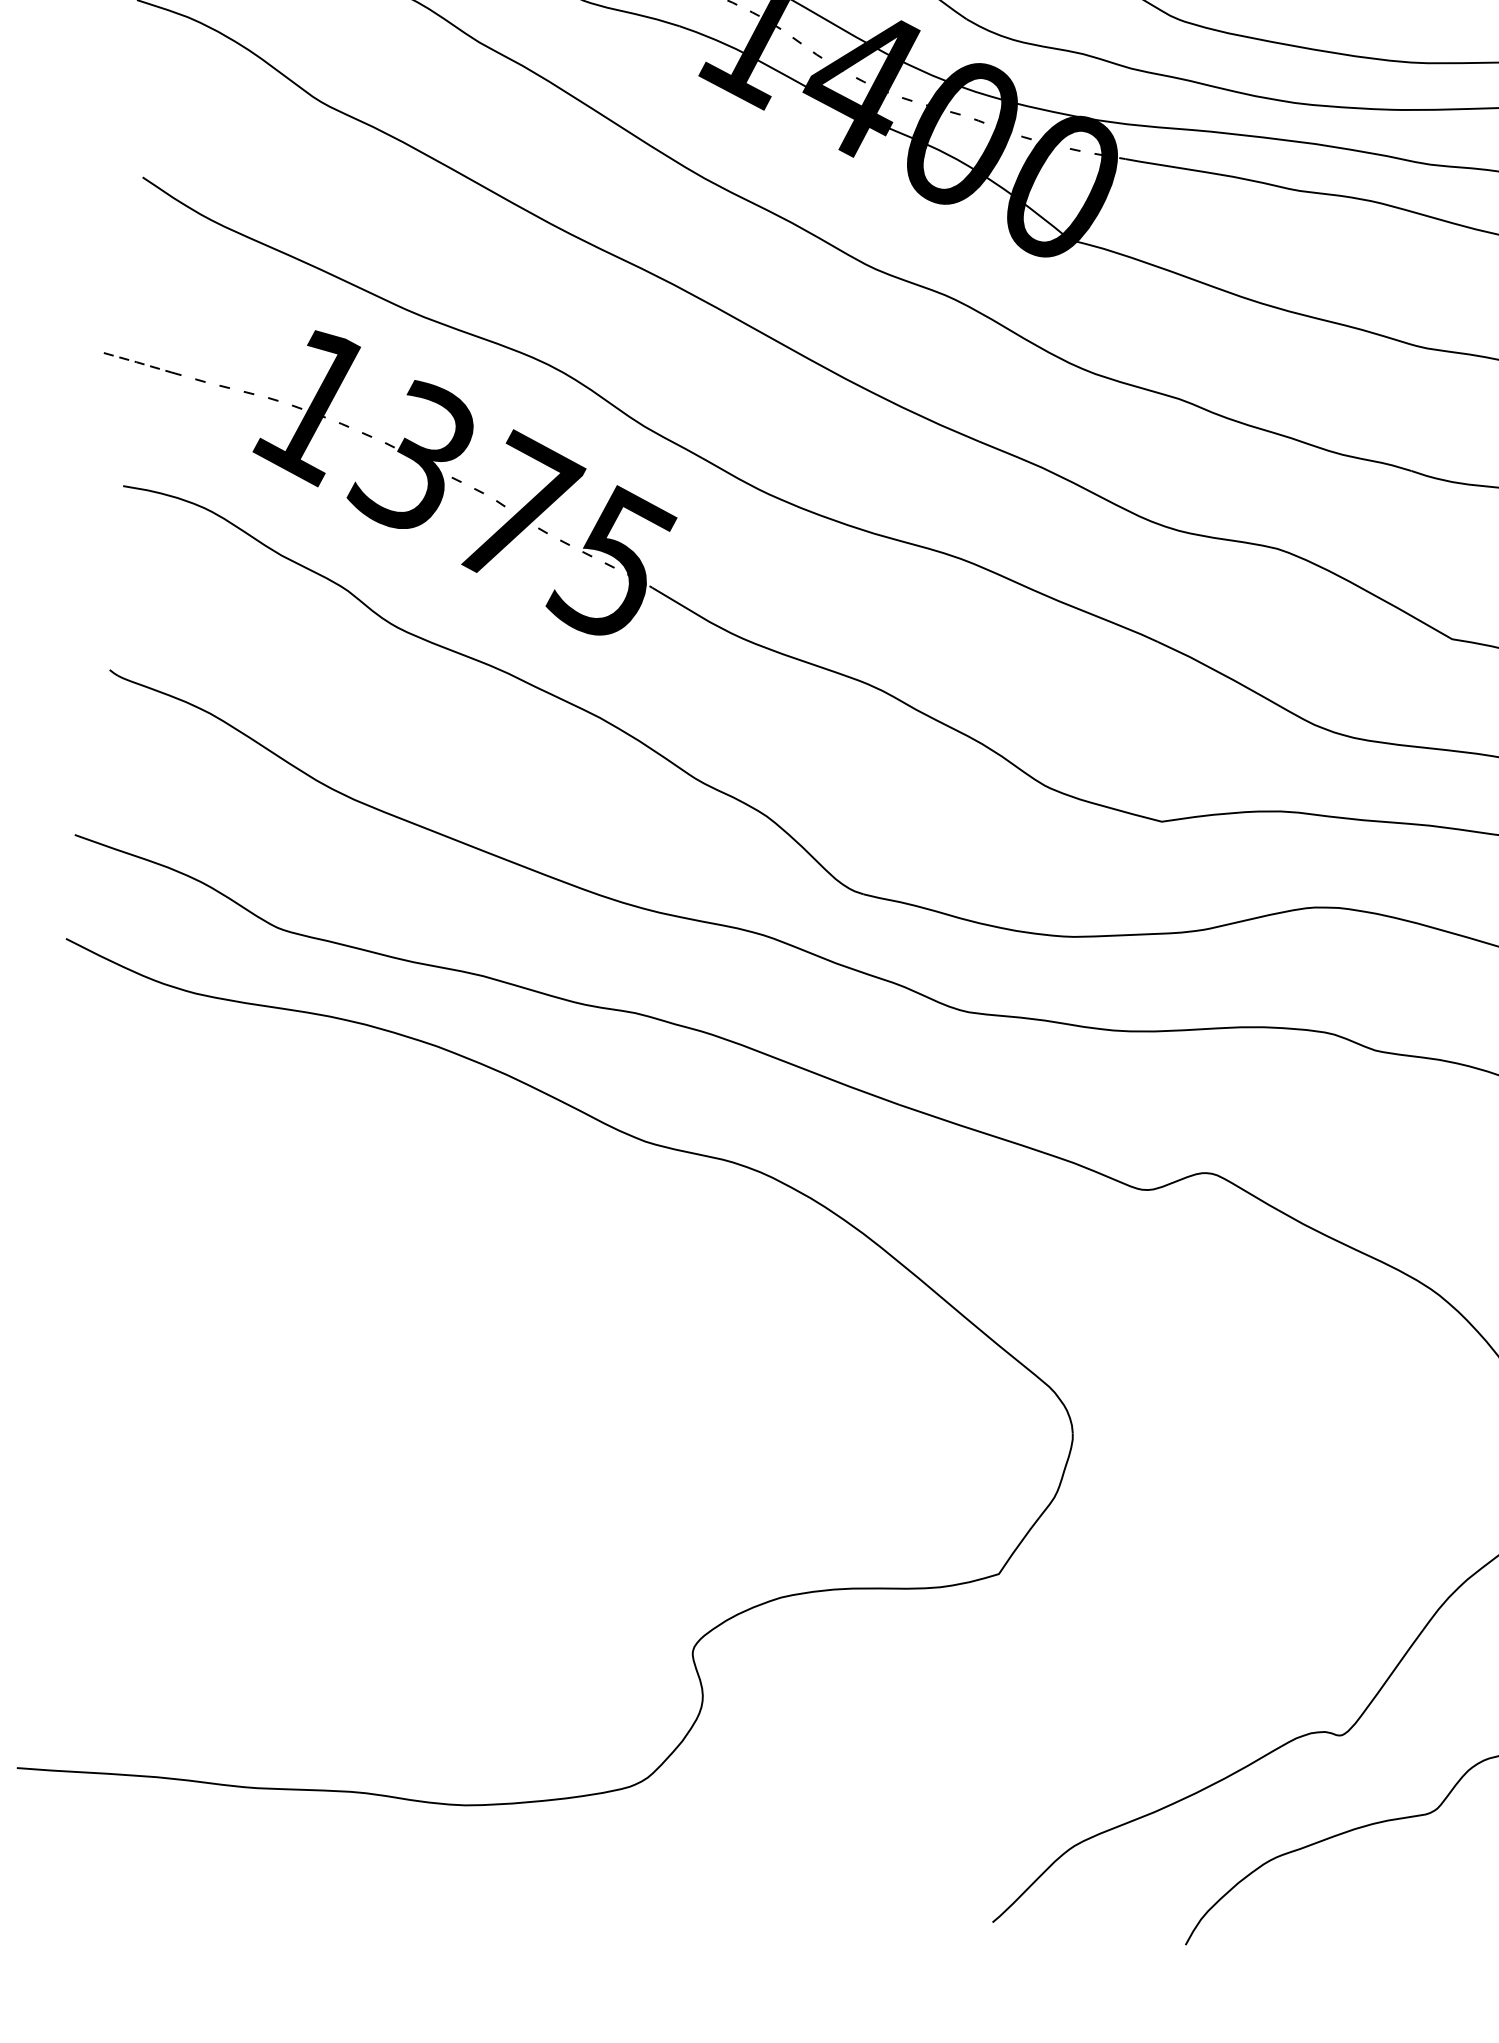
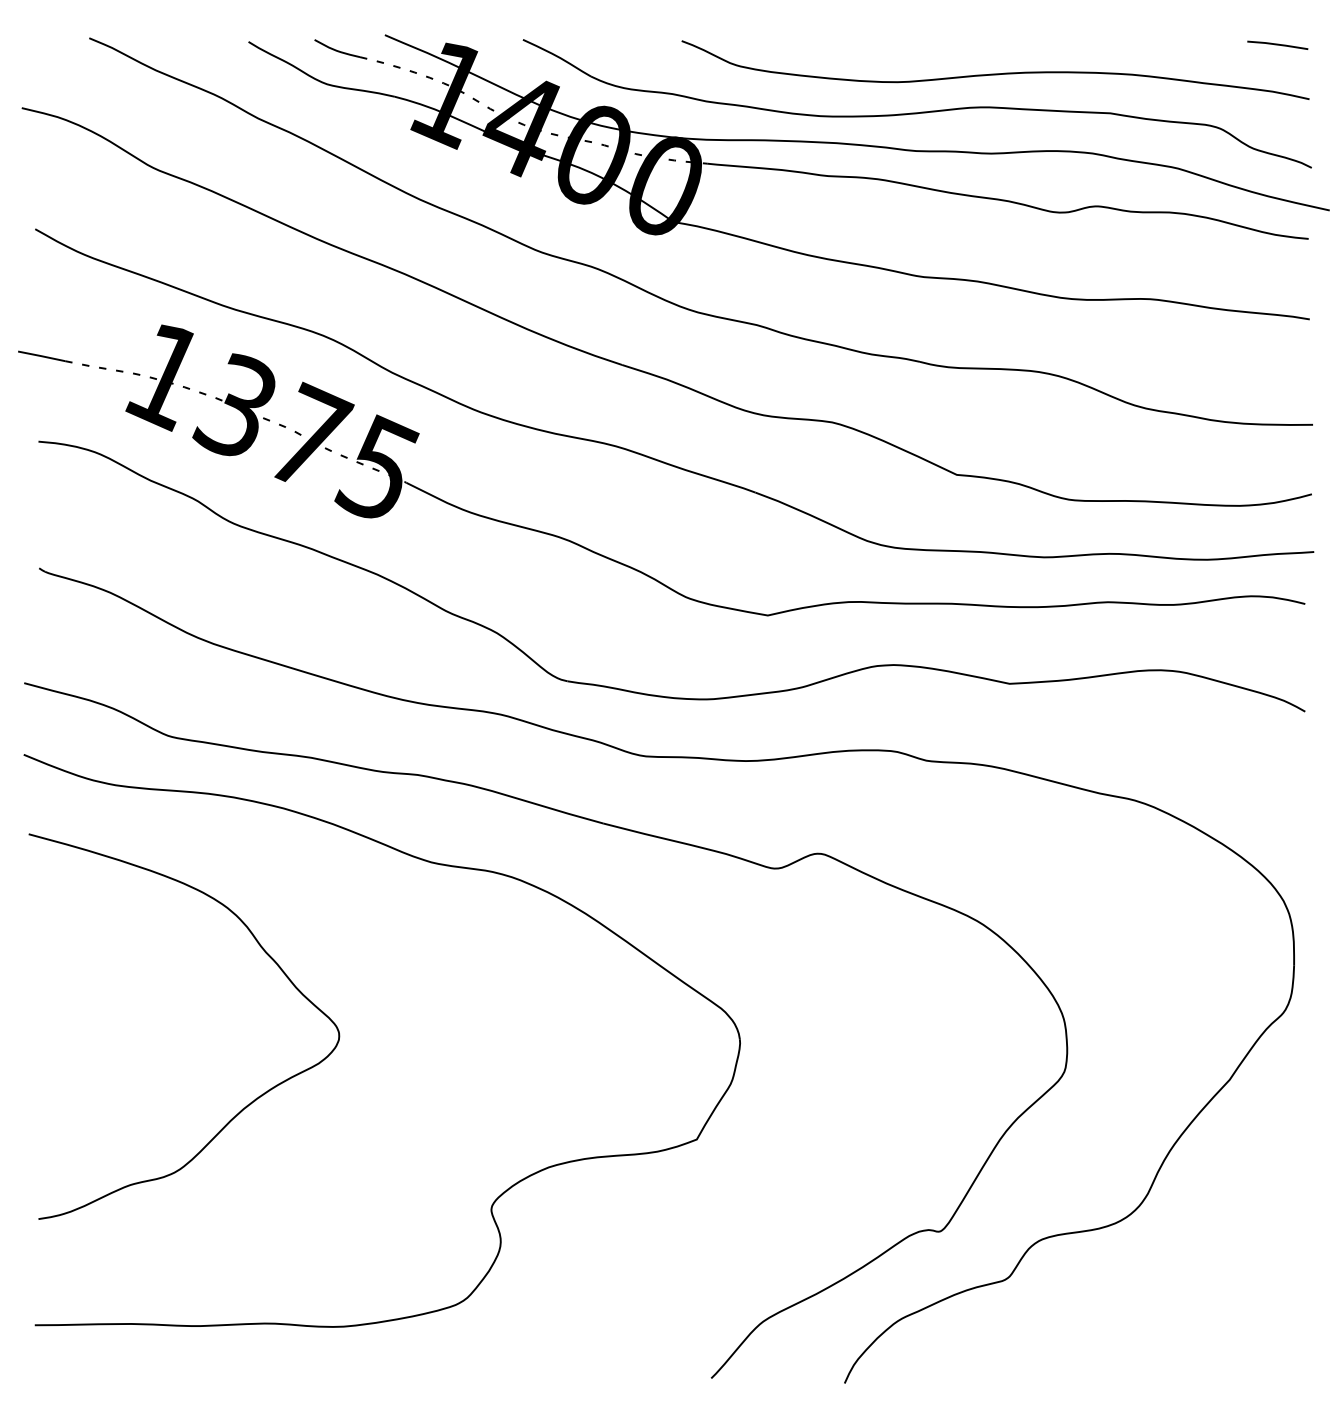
line: (137, 362) -> (41, 356), dashed -> solid
curve: (350, 1471) -> (247, 1104), added

